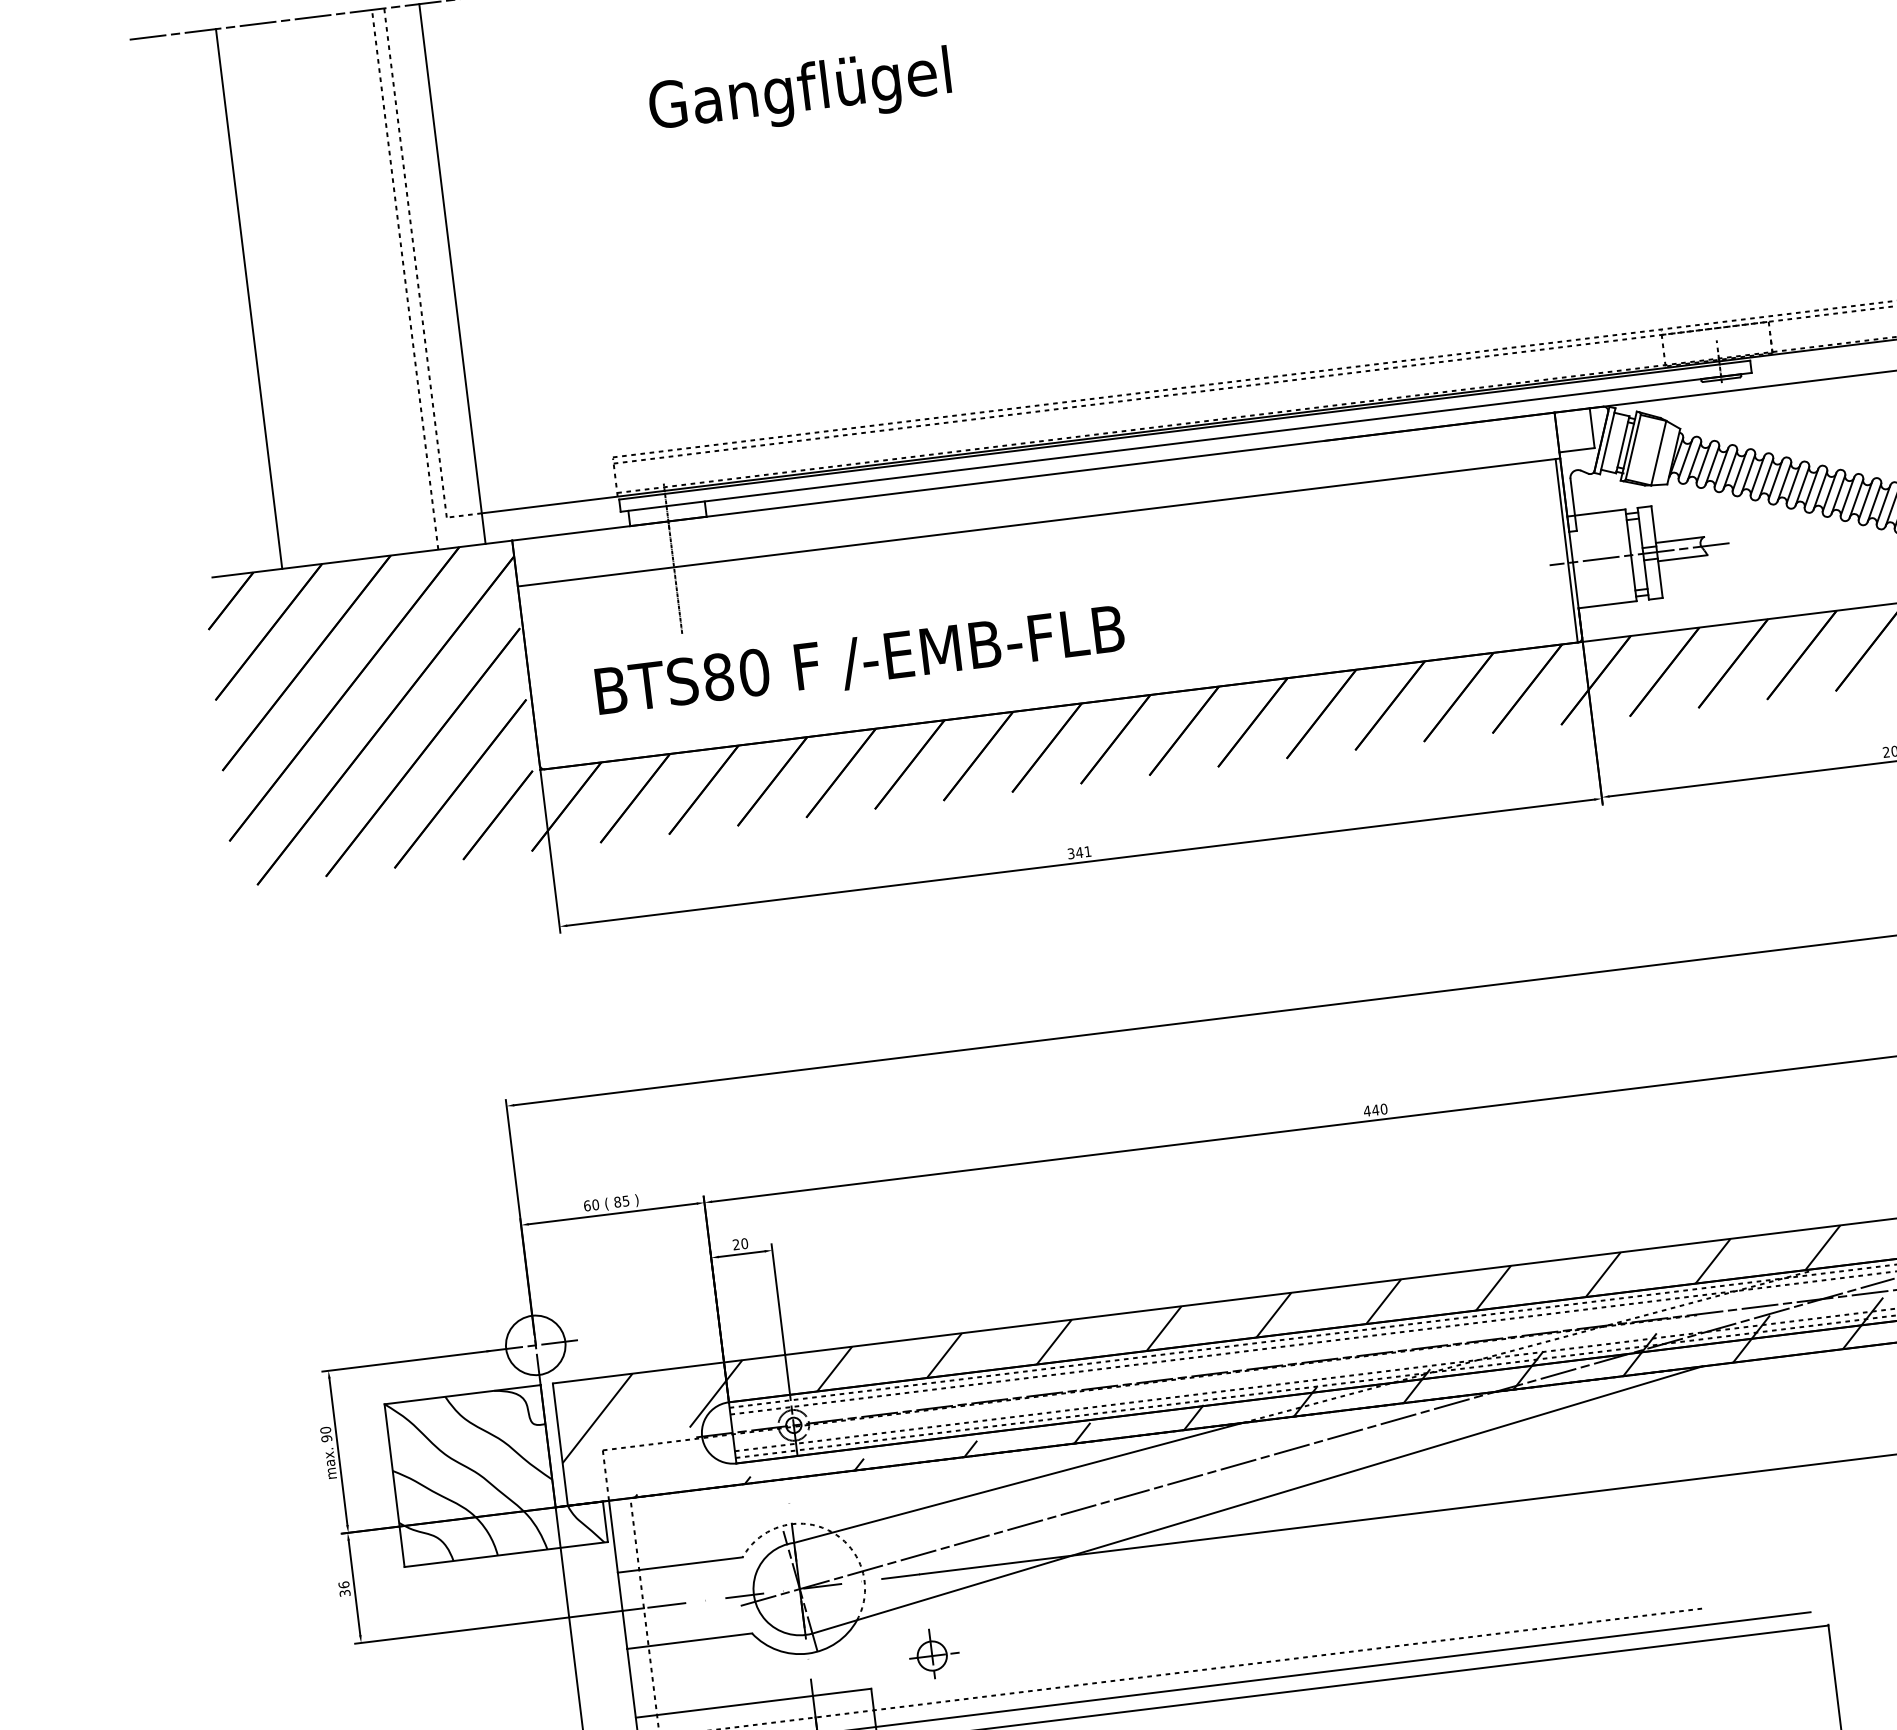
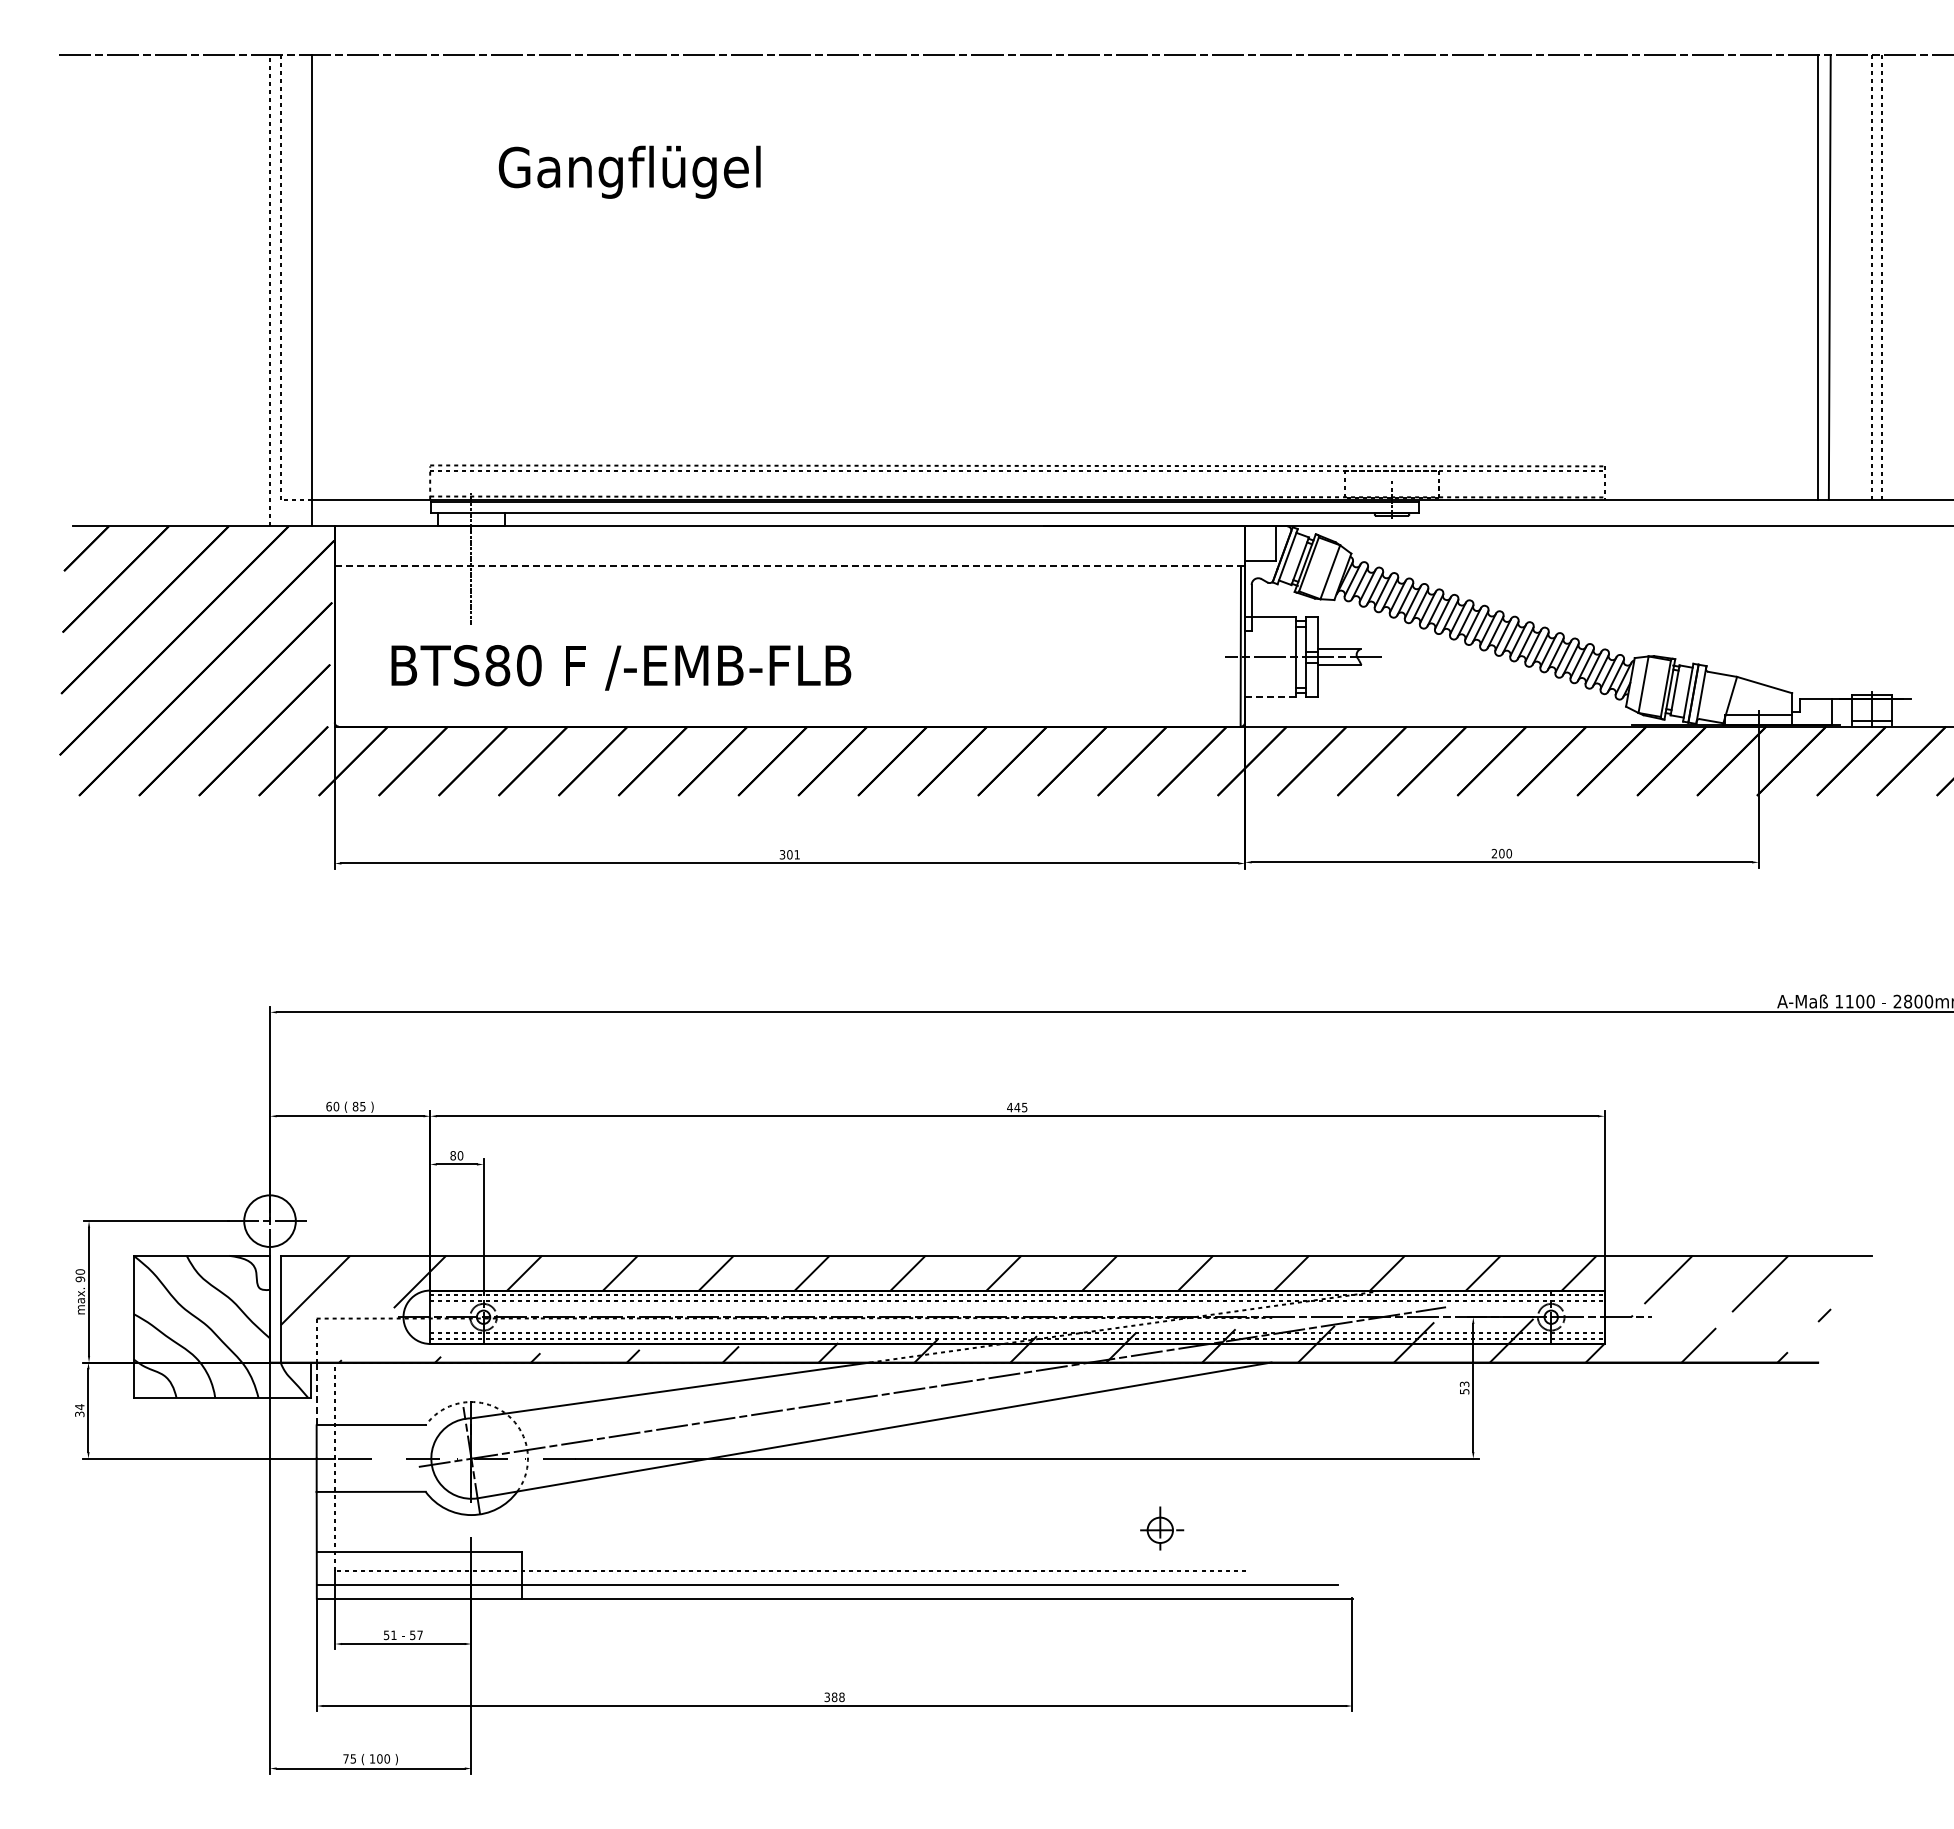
line: (248, 298) -> (133, 290), removed
line: (1039, 522) -> (790, 566), solid -> dashed
line: (1607, 604) -> (1270, 697), solid -> dashed
text: (1079, 852) -> (789, 854), 341 -> 301
text: (1383, 1109) -> (1024, 1107), 440 -> 445
text: (735, 1244) -> (452, 1155), 20 -> 80
line: (613, 1536) -> (316, 1393), solid -> dashed
text: (343, 1585) -> (79, 1407), 36 -> 34
part: (934, 1653) -> (1162, 1528), moved

